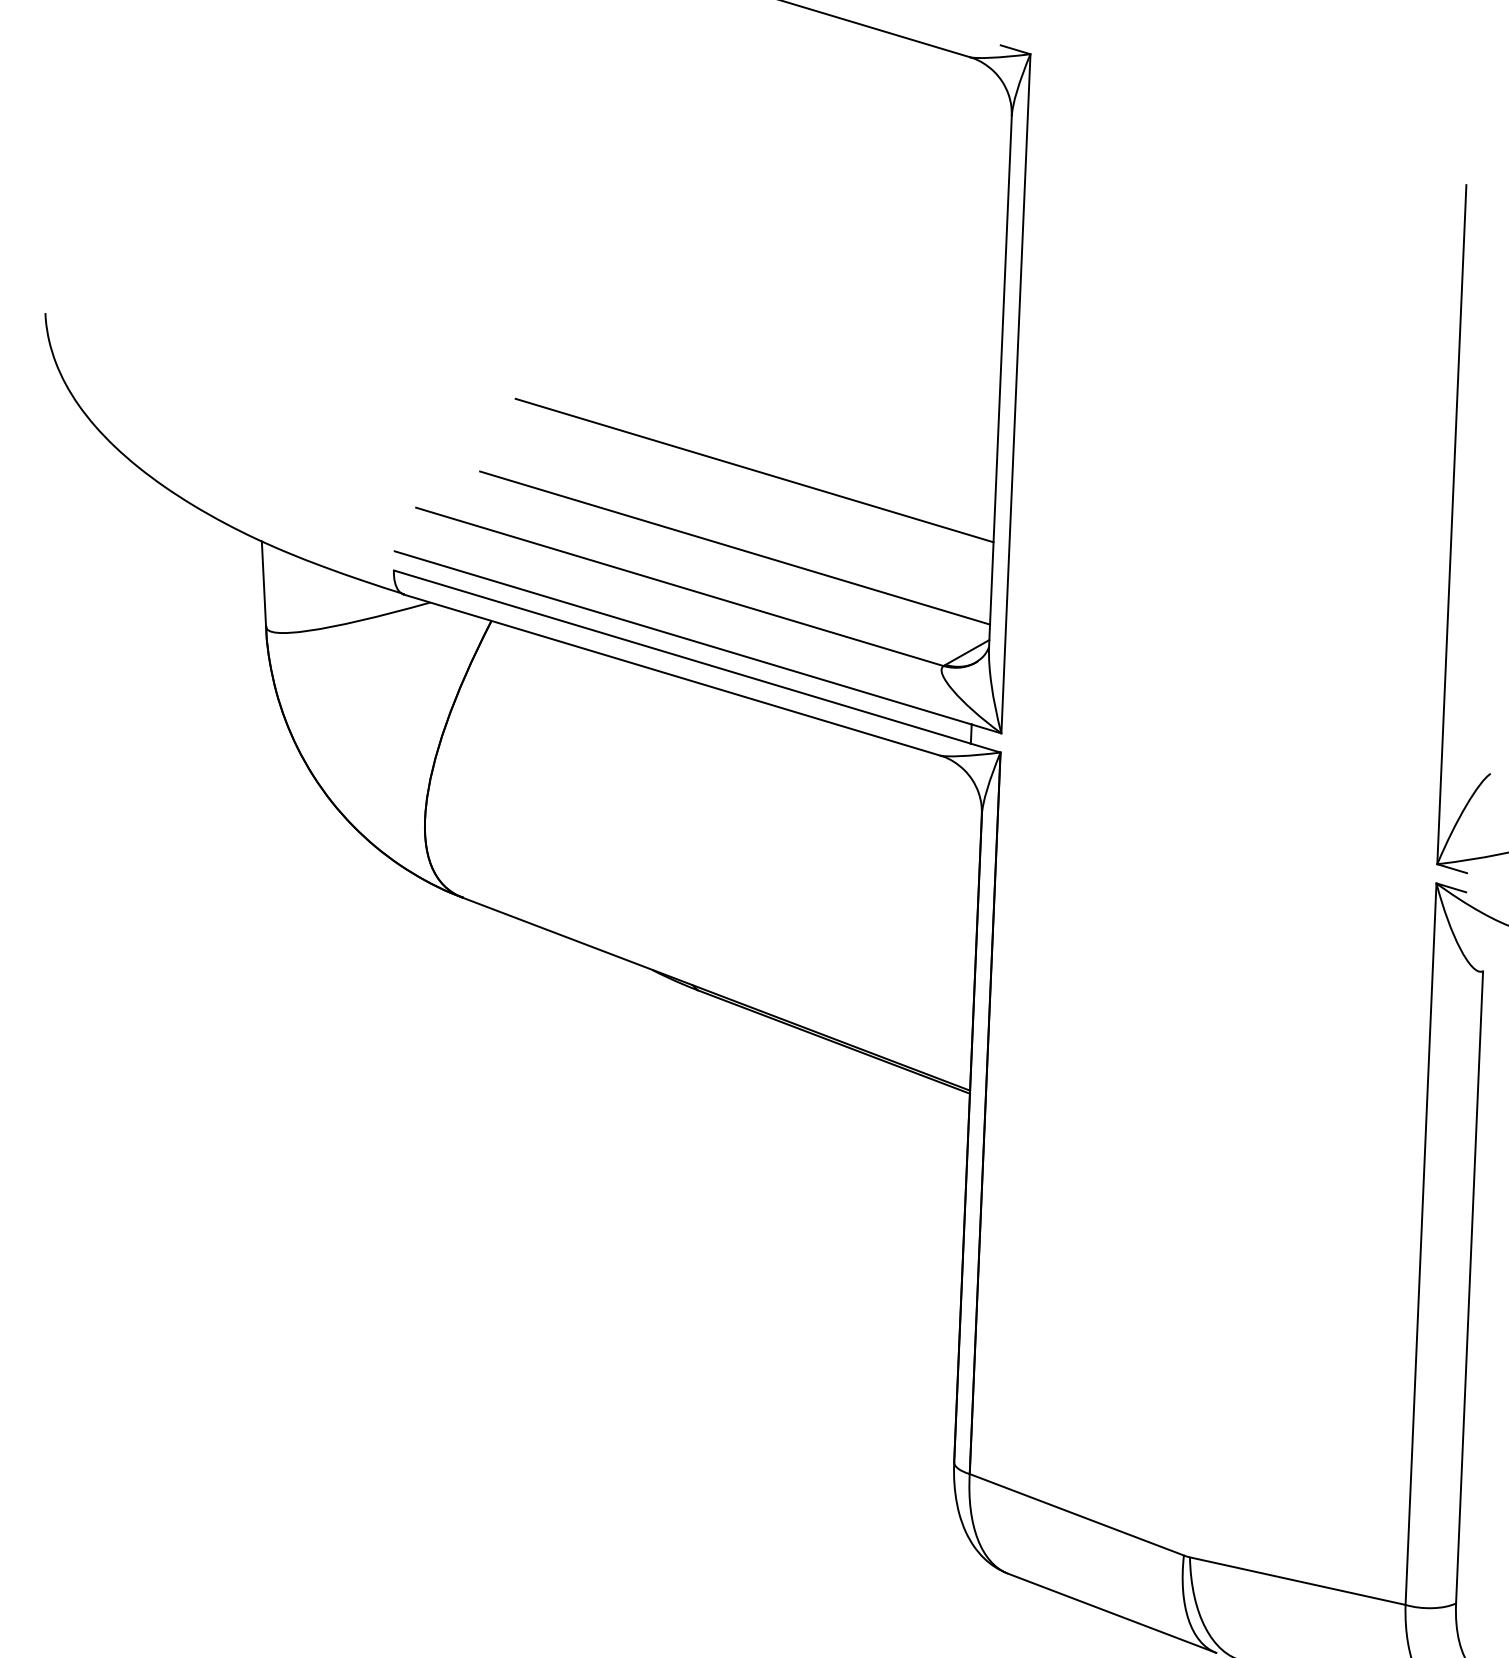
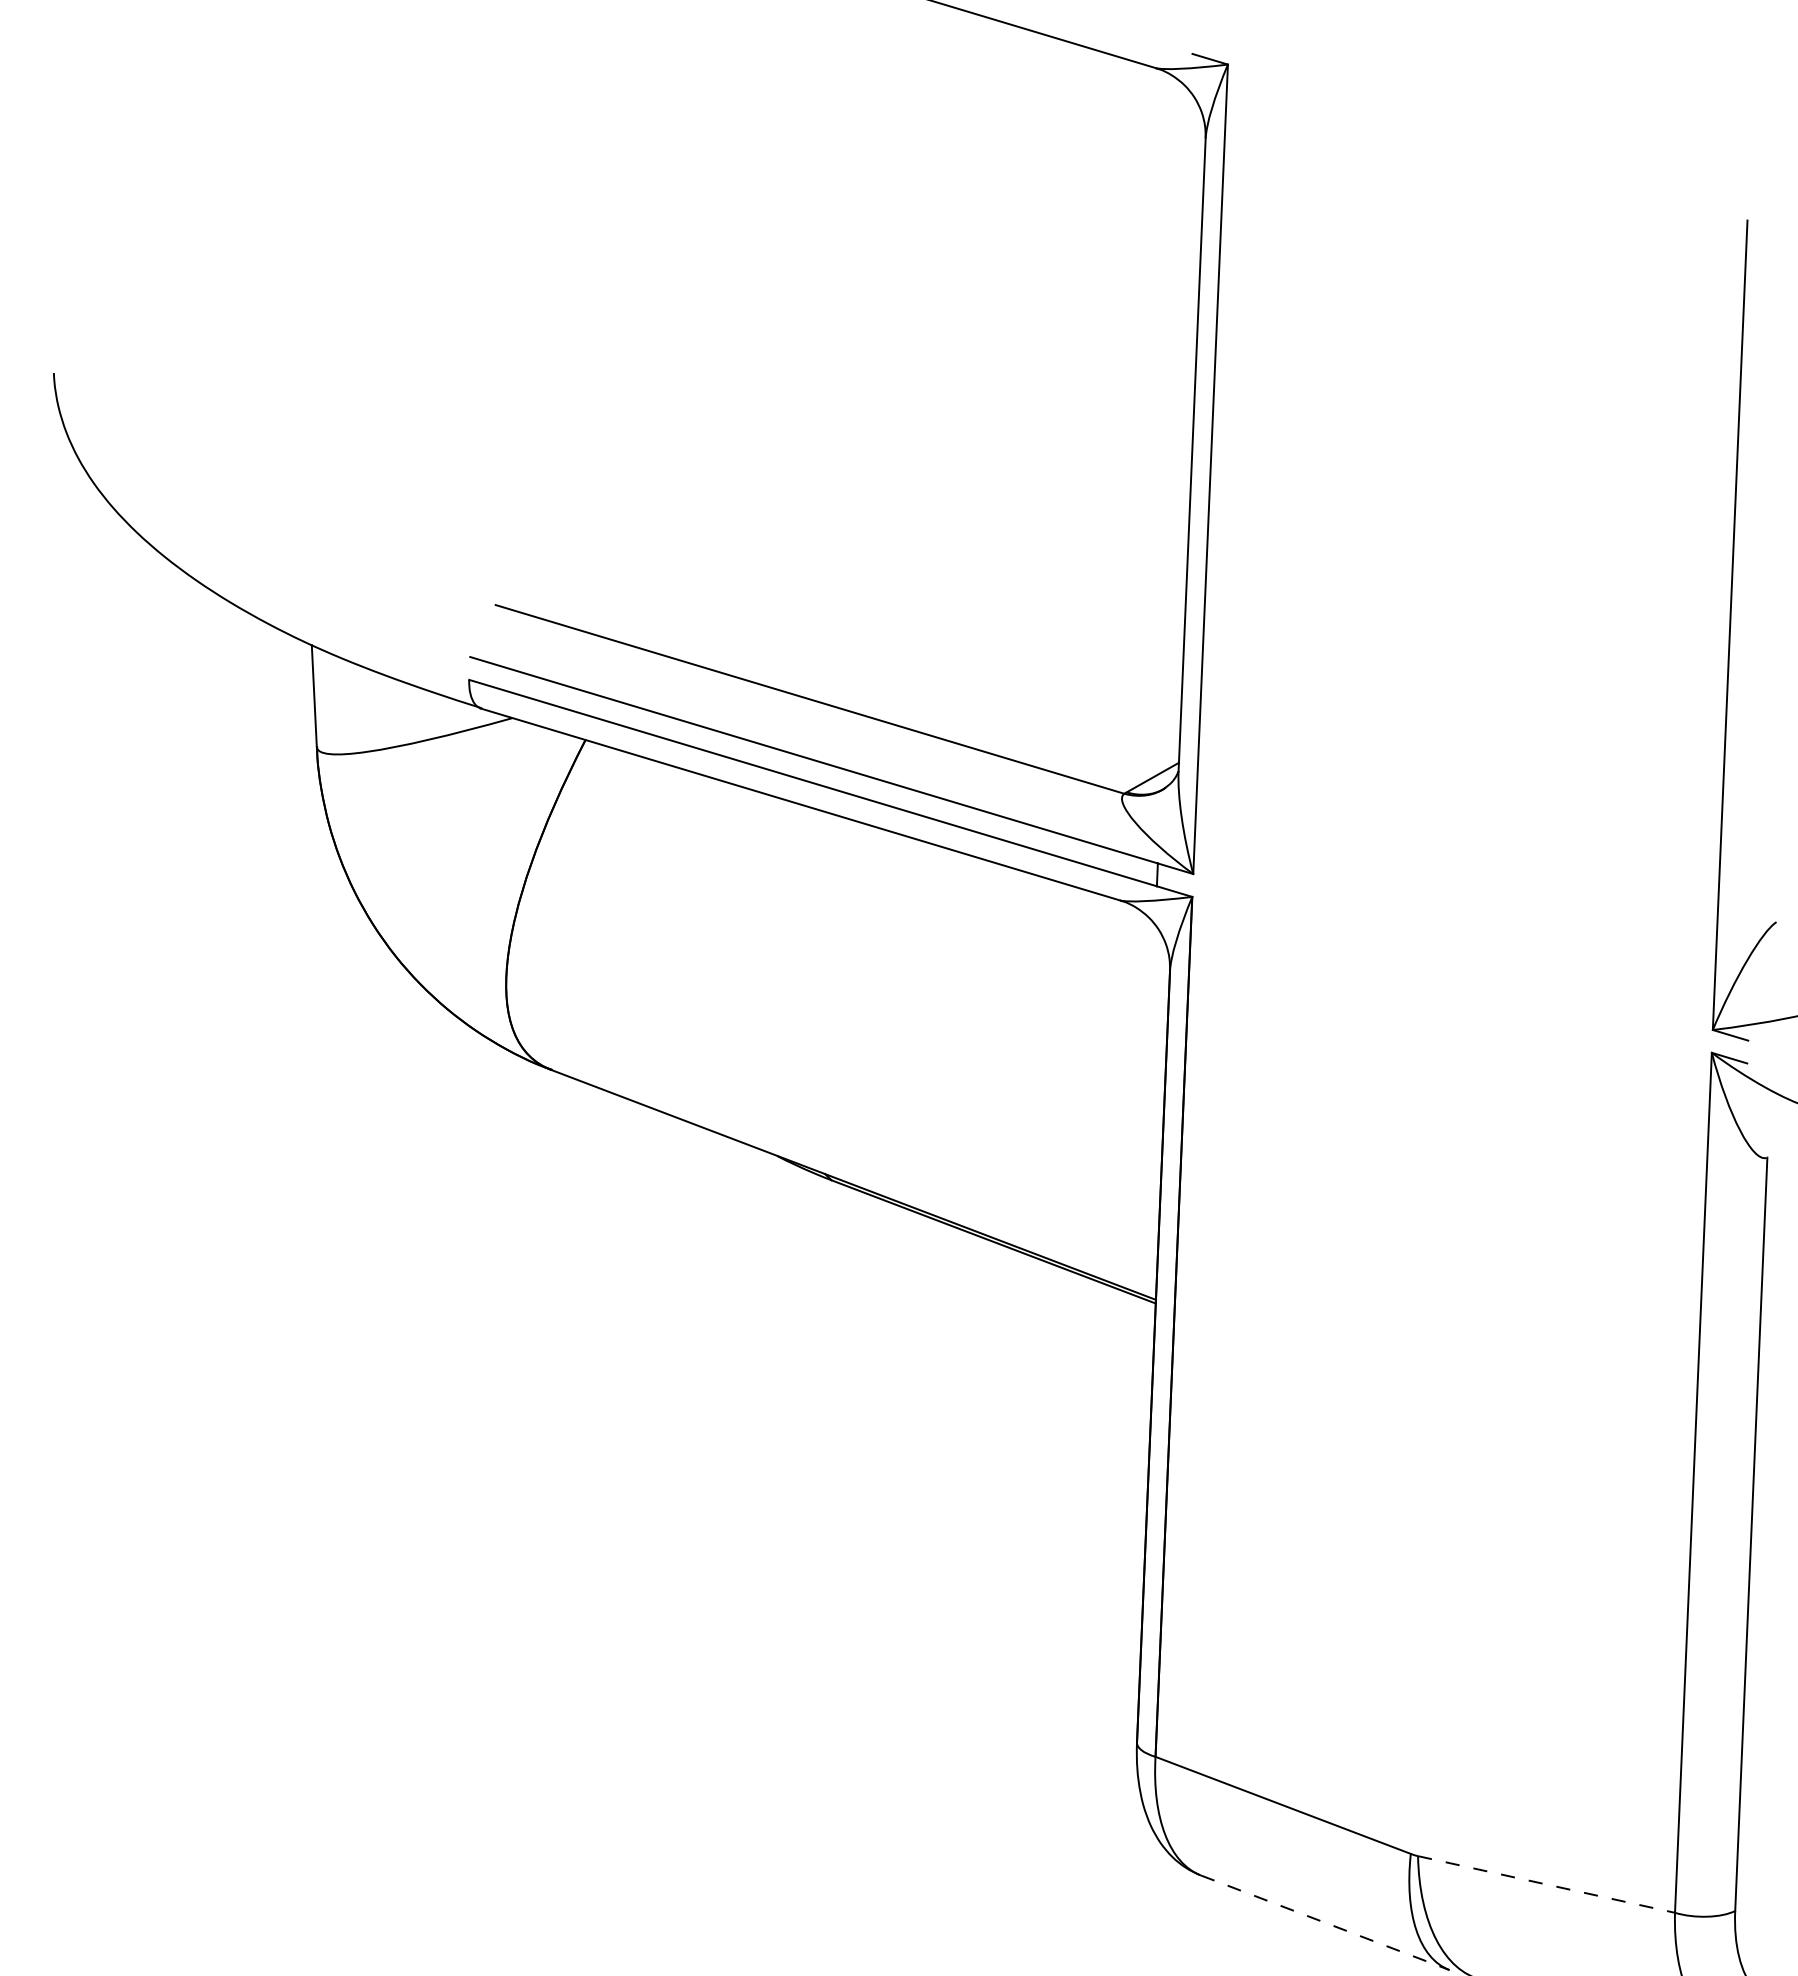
line: (754, 470) -> (898, 560), removed
line: (734, 547) -> (875, 652), removed
line: (1297, 1581) -> (1546, 1884), solid -> dashed
line: (1112, 1613) -> (1325, 1922), solid -> dashed

